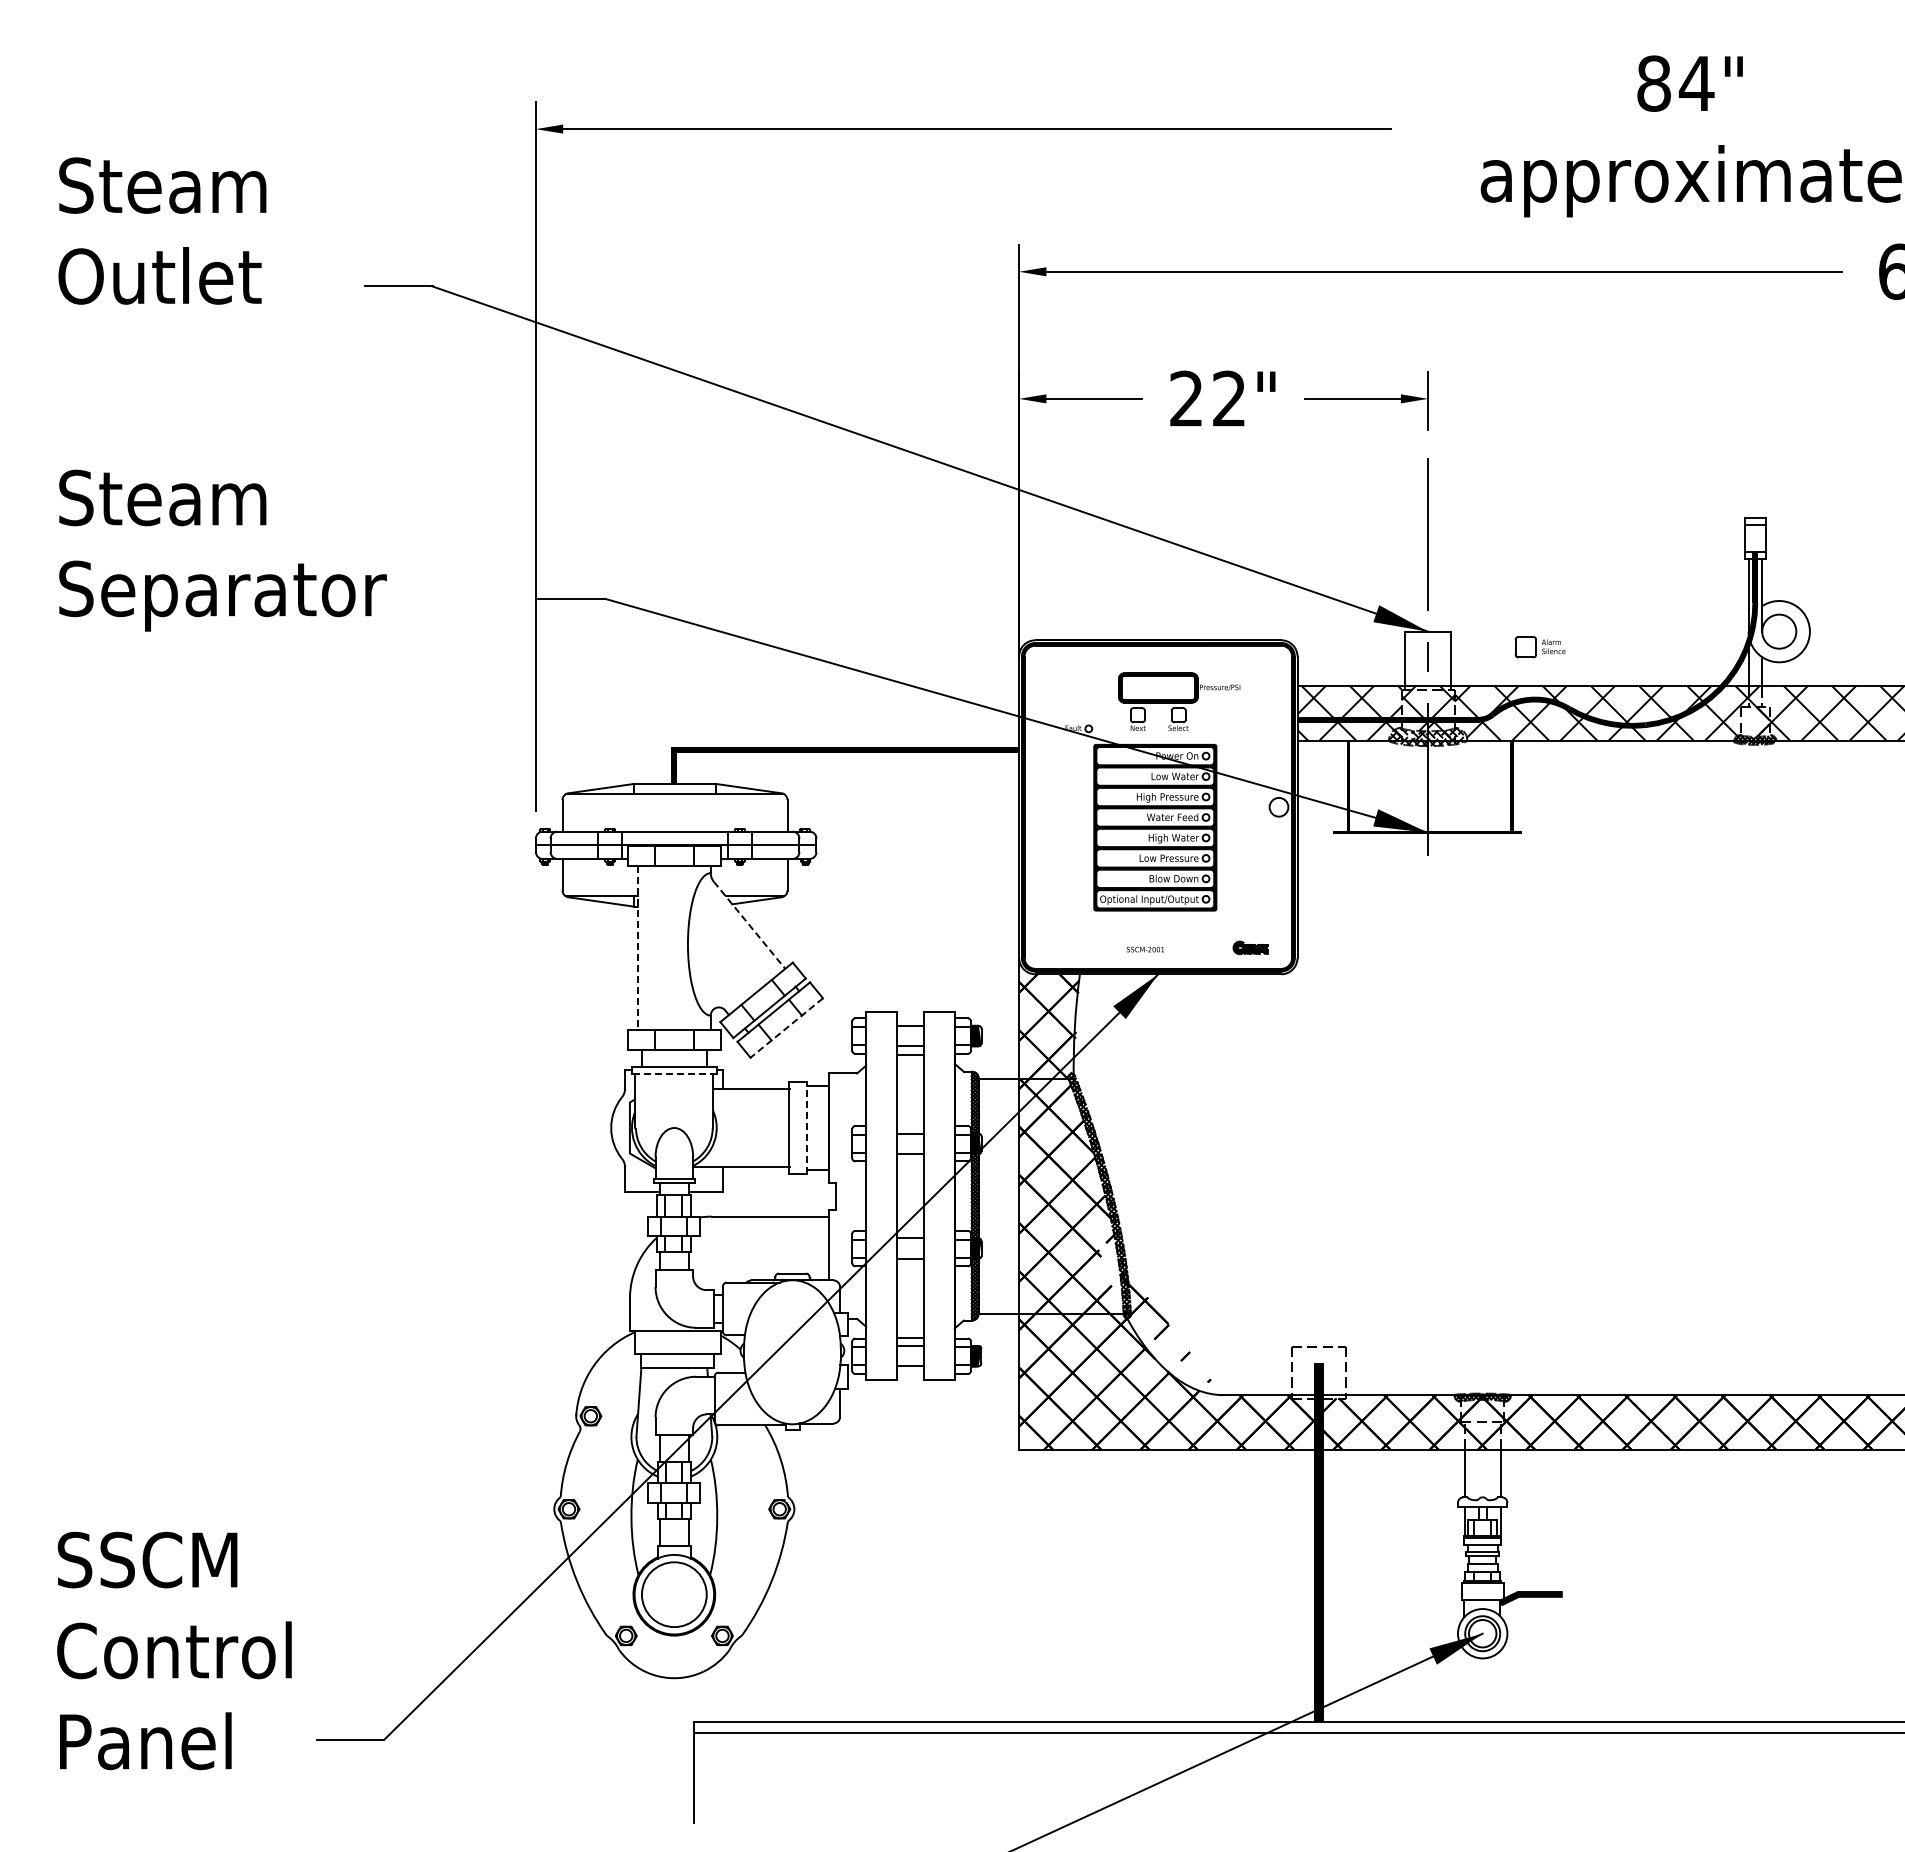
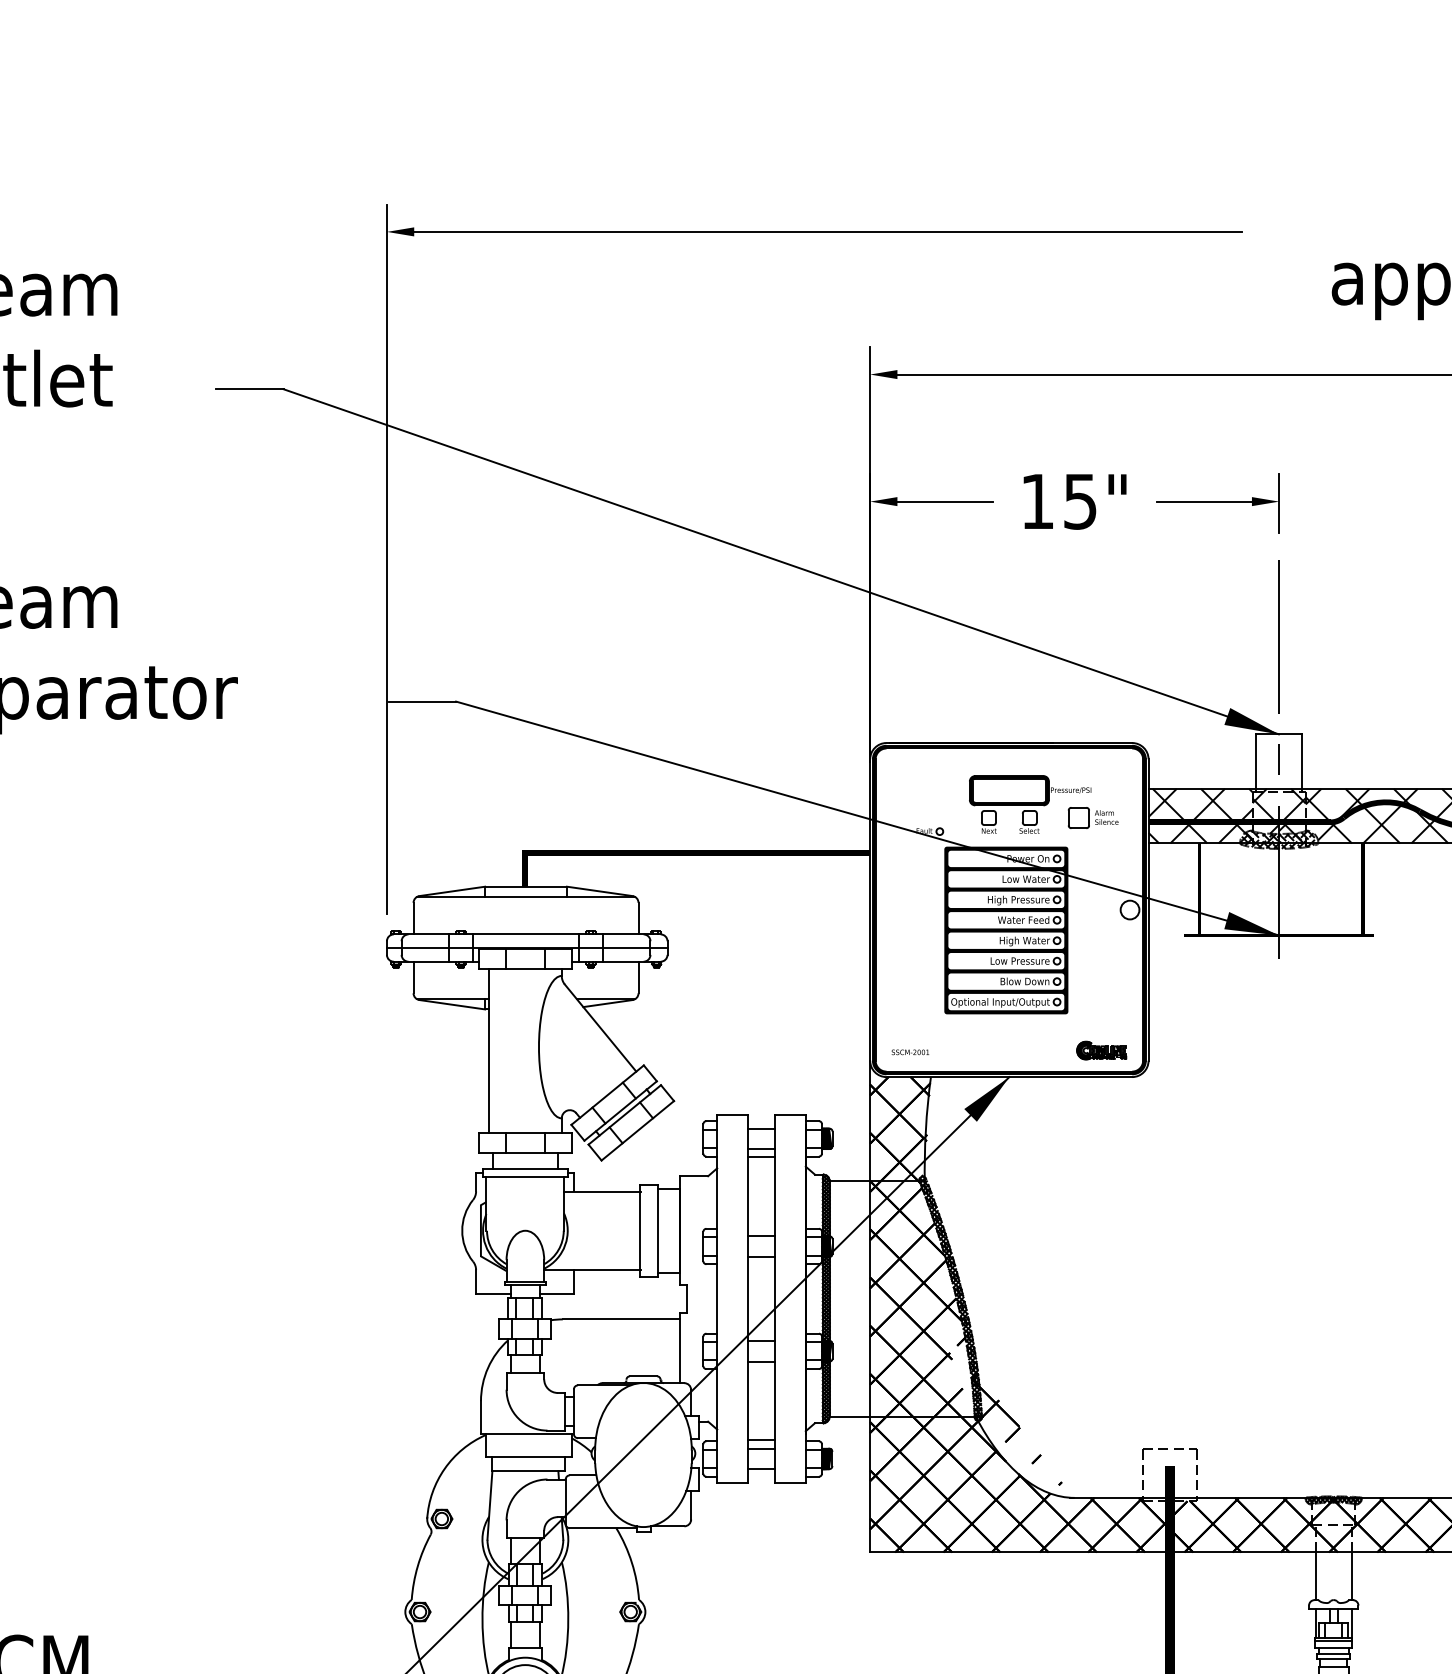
text: (1207, 398) -> (1058, 501), 22" -> 15"
part: (1539, 647) -> (1092, 818), moved
line: (749, 925) -> (600, 1028), dashed -> solid
part: (1250, 947) -> (1101, 1050), size x1.43
line: (637, 948) -> (488, 1051), dashed -> solid
text: (1144, 949) -> (909, 1052), moved
line: (786, 1028) -> (637, 1131), dashed -> solid
line: (674, 1073) -> (525, 1176), dashed -> solid
line: (806, 1127) -> (657, 1230), dashed -> solid

